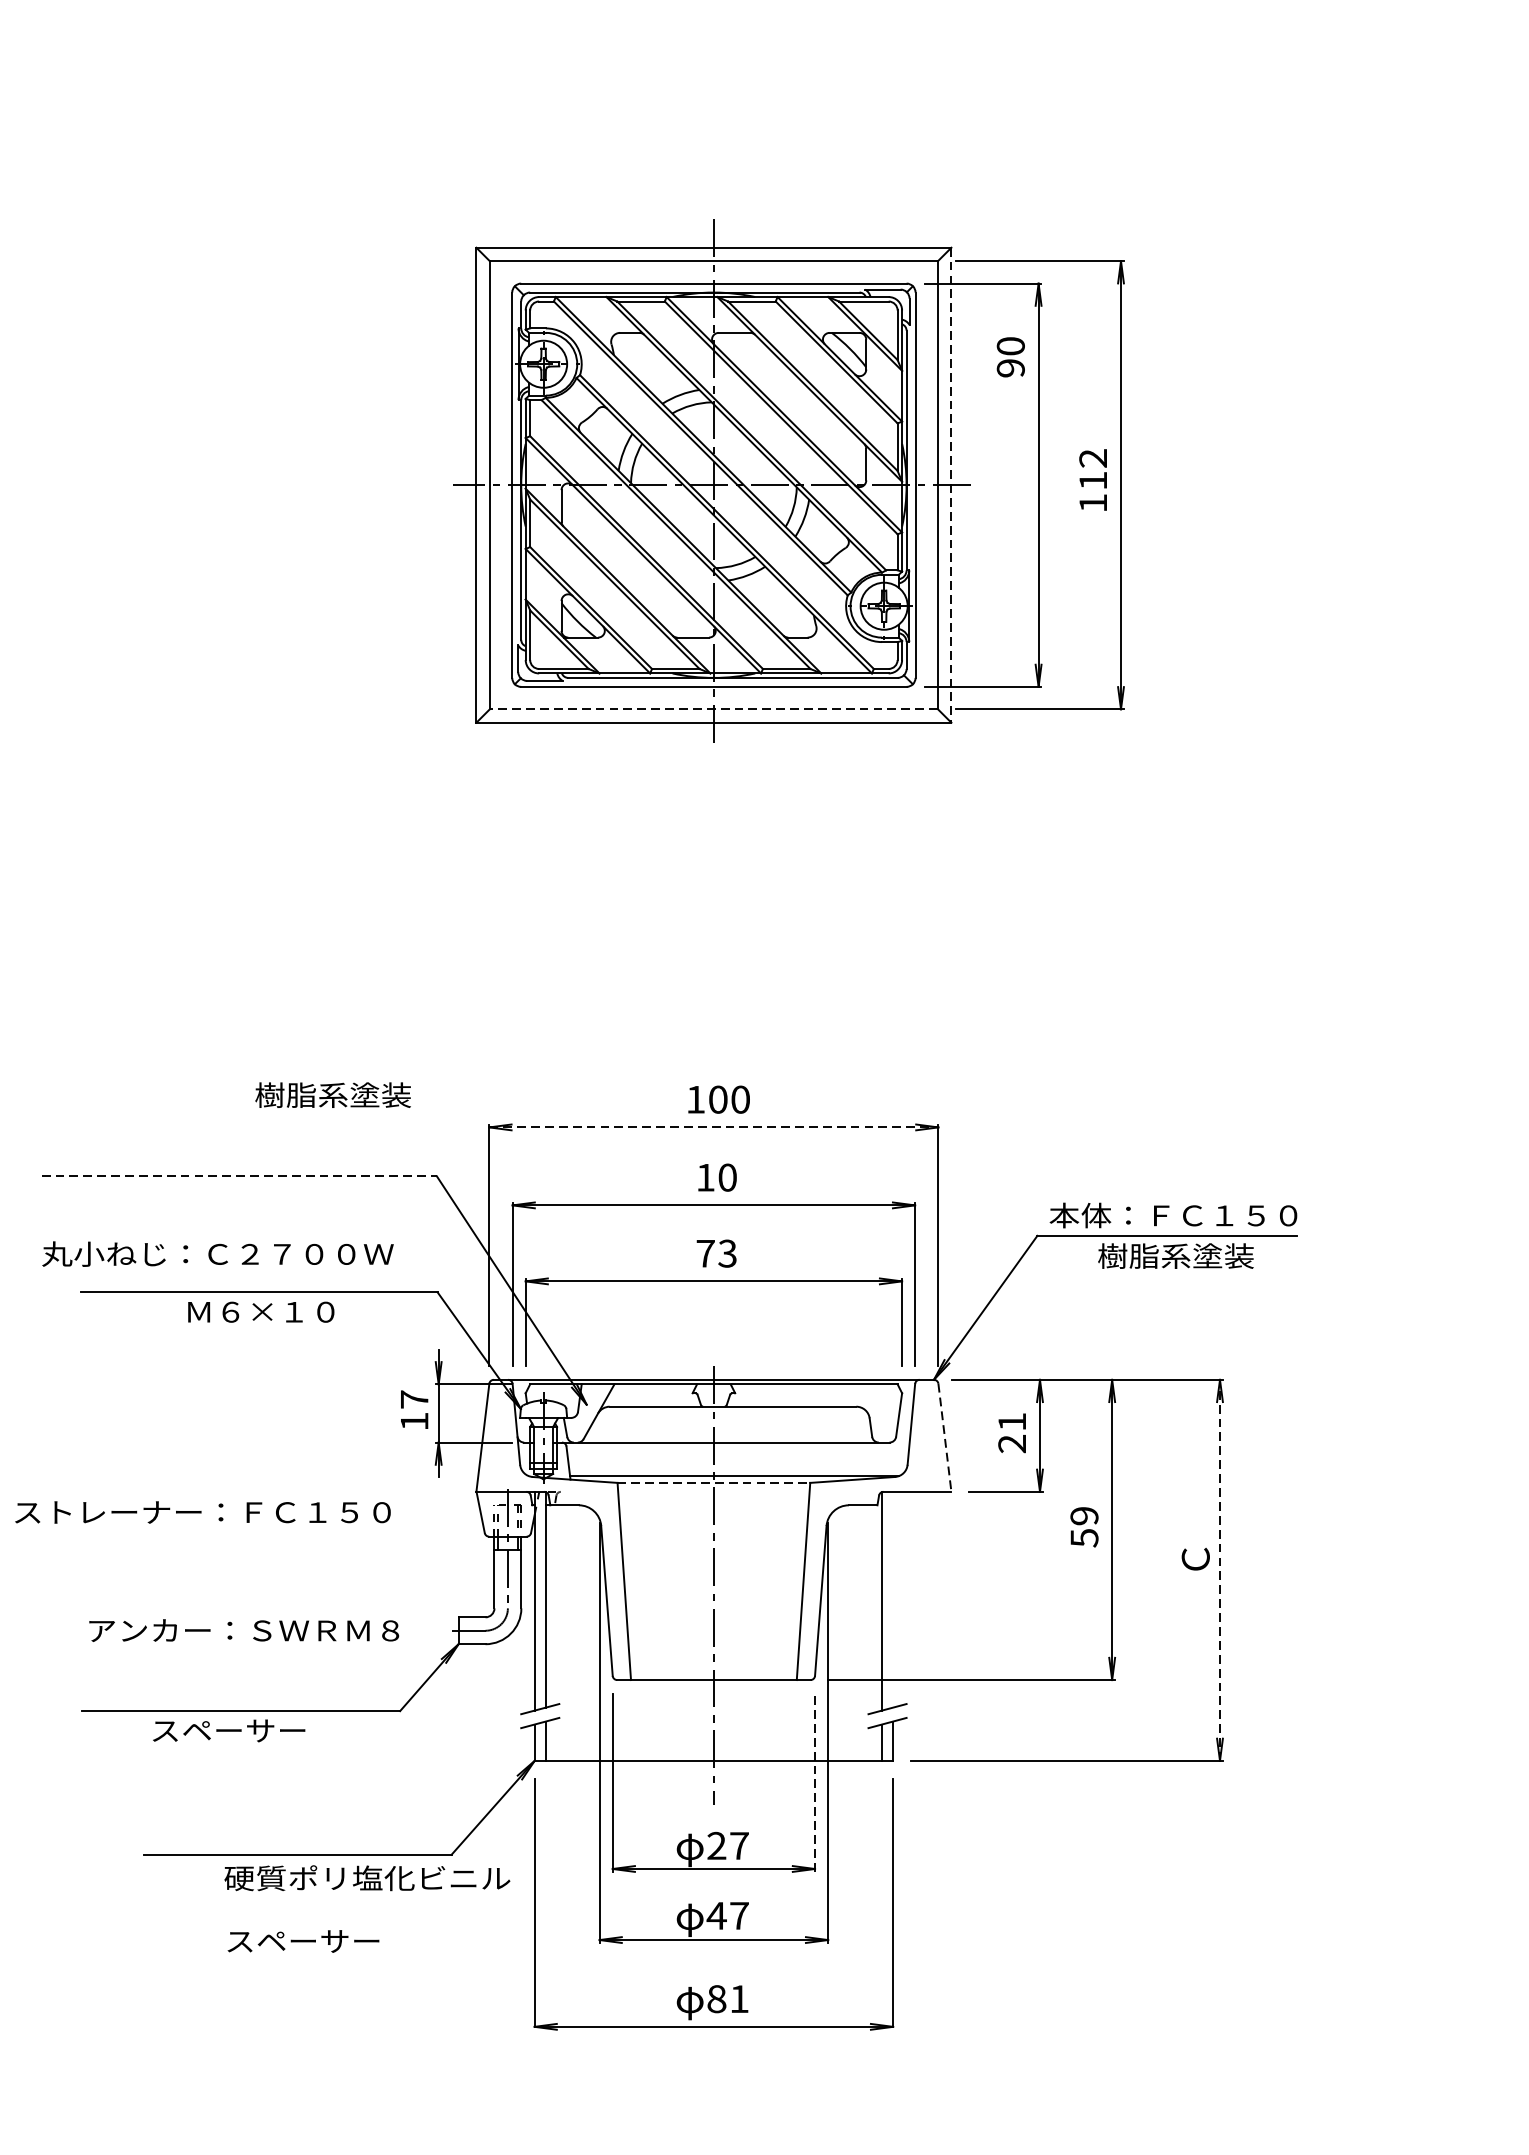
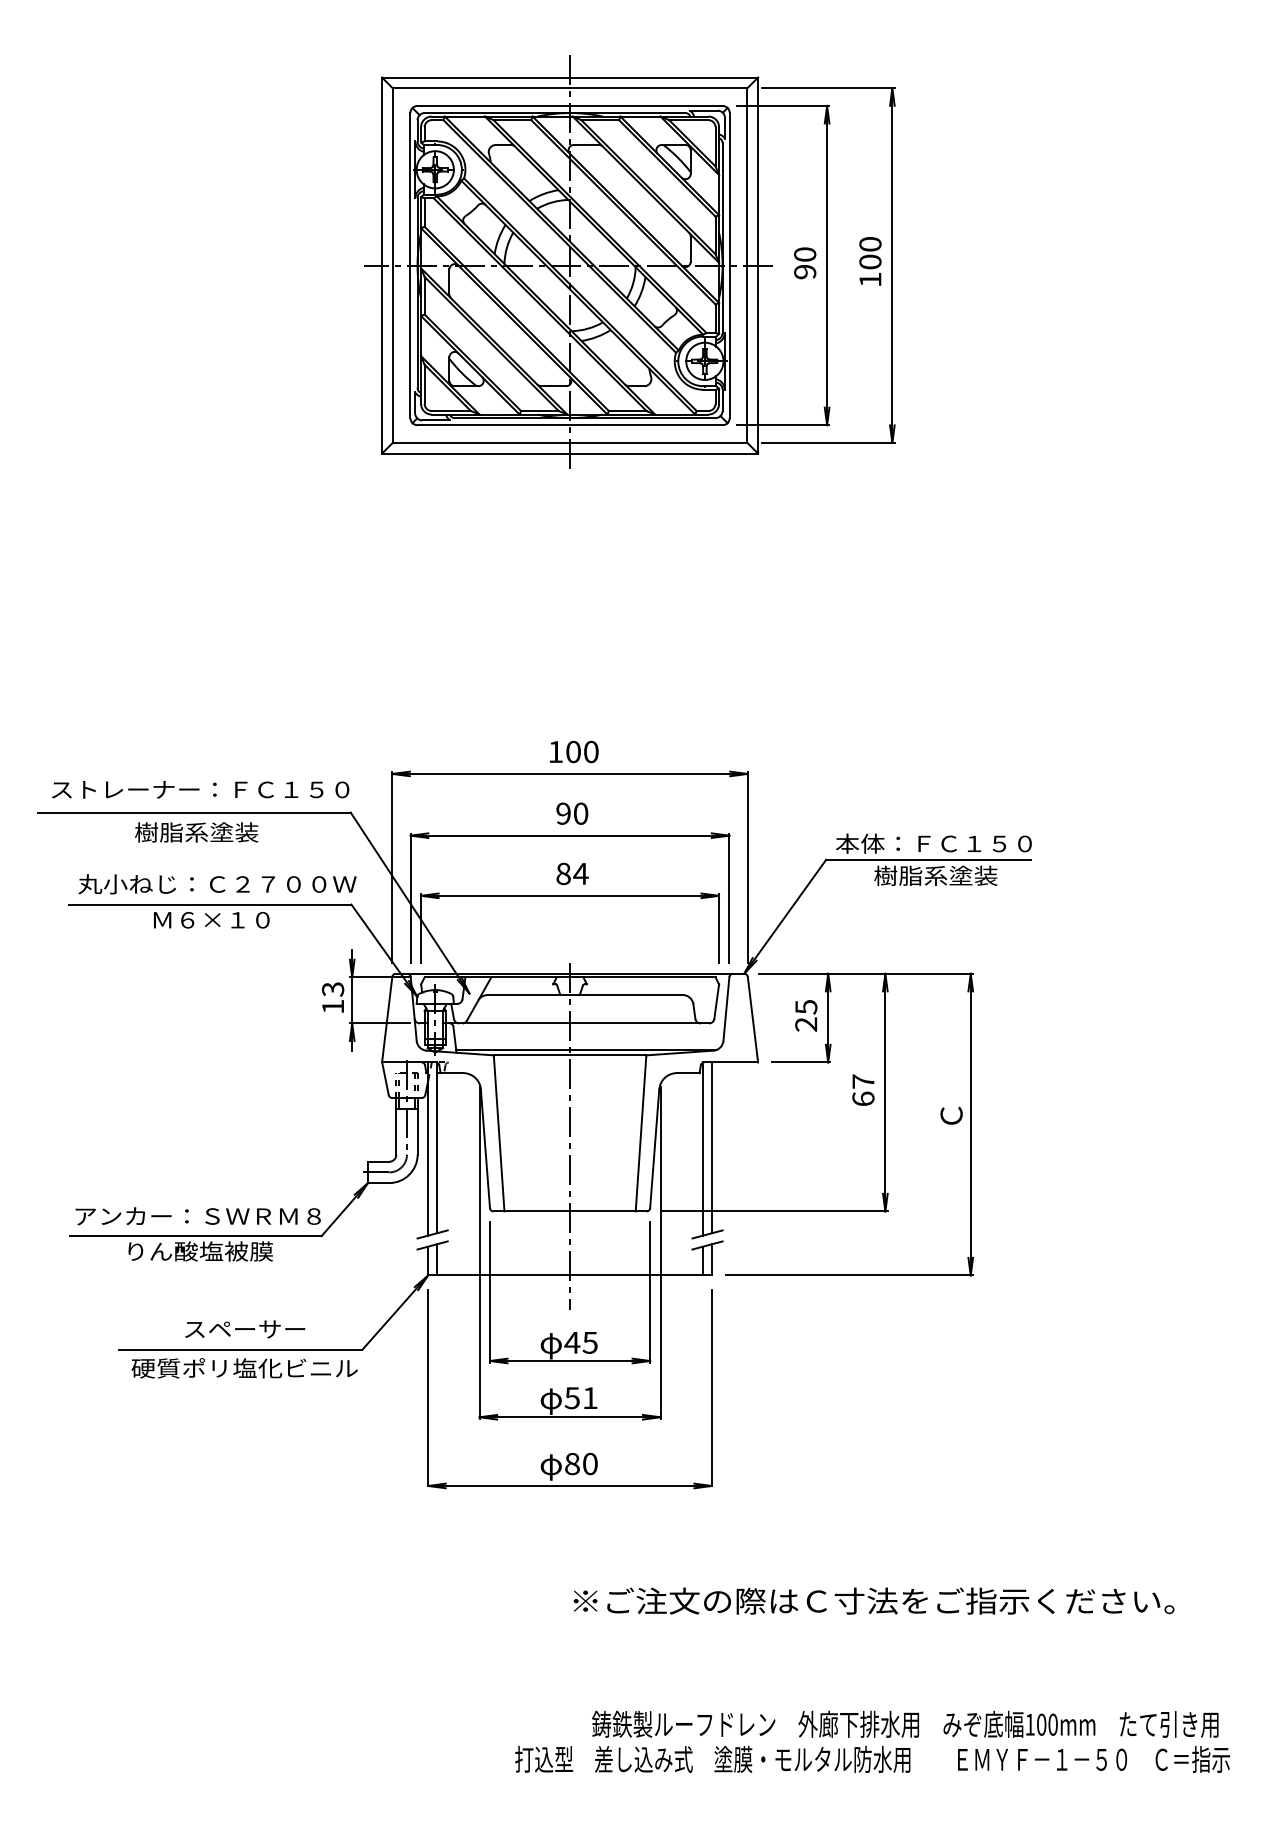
text: (1011, 357) -> (805, 263), moved
text: (1093, 469) -> (870, 253), 112 -> 100
line: (951, 486) -> (758, 266), dashed -> solid
line: (713, 708) -> (569, 442), dashed -> solid
text: (332, 1095) -> (196, 832), moved
line: (714, 1126) -> (570, 773), dashed -> solid
line: (239, 1176) -> (194, 812), dashed -> solid
text: (705, 1177) -> (563, 813), 10 -> 90
text: (716, 1253) -> (572, 873), 73 -> 84
text: (217, 1254) -> (217, 884), moved
text: (415, 1399) -> (333, 989), 17 -> 13
text: (1012, 1422) -> (806, 1007), 21 -> 25
line: (945, 1438) -> (753, 1020), dashed -> solid
line: (714, 1483) -> (570, 1055), dashed -> solid
text: (202, 1512) -> (200, 789), moved
text: (1084, 1527) -> (863, 1090), 59 -> 67
line: (1219, 1570) -> (970, 1124), dashed -> solid
line: (892, 1599) -> (711, 1147), added
text: (243, 1630) -> (197, 1216), moved
text: (245, 1730) -> (199, 1251), スペーサー -> りん酸塩被膜
line: (815, 1782) -> (650, 1292), dashed -> solid
text: (727, 1845) -> (580, 1342), 27 -> 45
text: (367, 1878) -> (244, 1368), moved
text: (727, 1916) -> (580, 1398), 47 -> 51
text: (303, 1941) -> (245, 1329), moved
text: (739, 1998) -> (590, 1463), 81 -> 80

